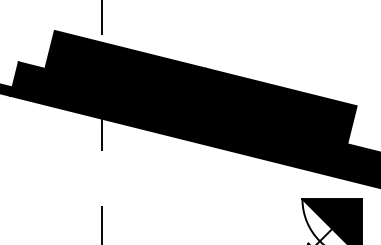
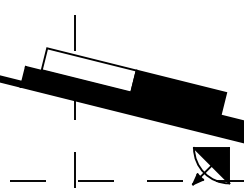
fill: (124, 68) -> (88, 70), removed

